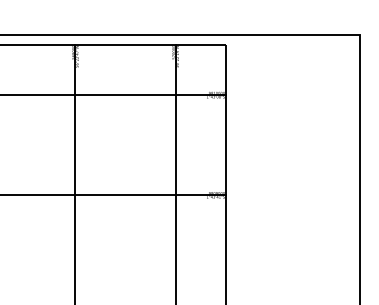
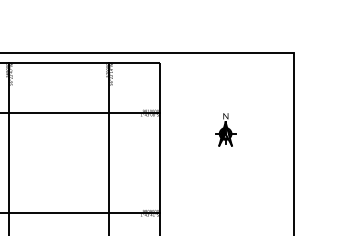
part: (291, 111) -> (225, 129), added

